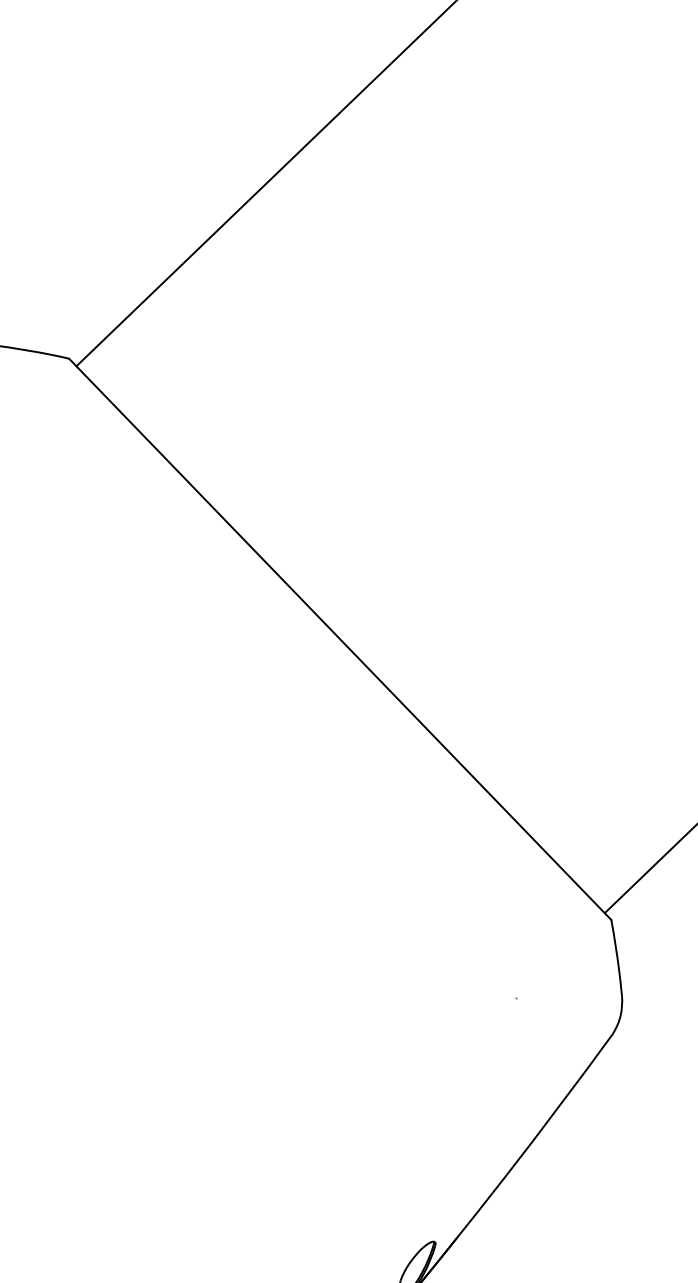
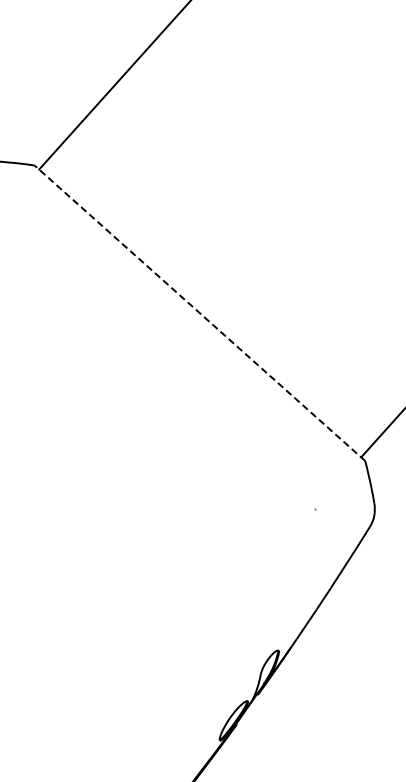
line: (339, 639) -> (199, 313), solid -> dashed

